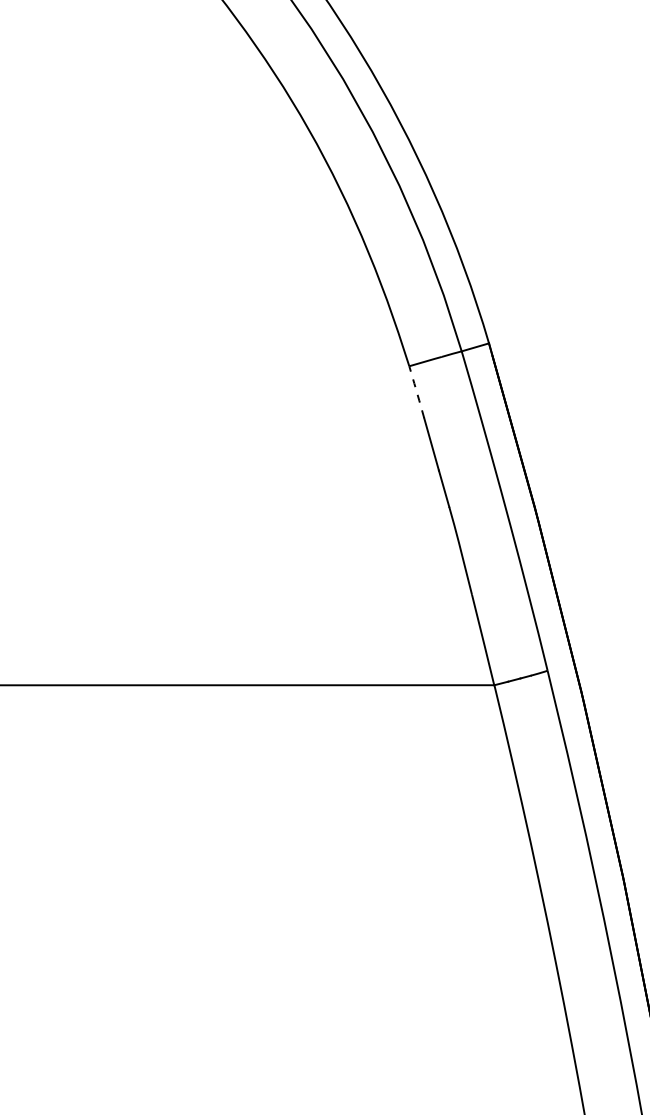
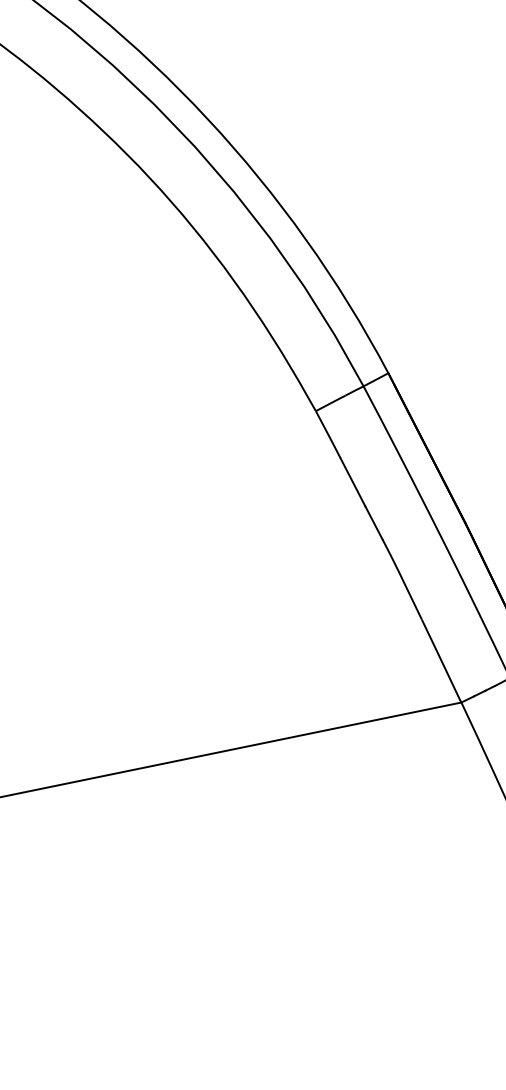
line: (416, 391) -> (327, 434), dashed -> solid

